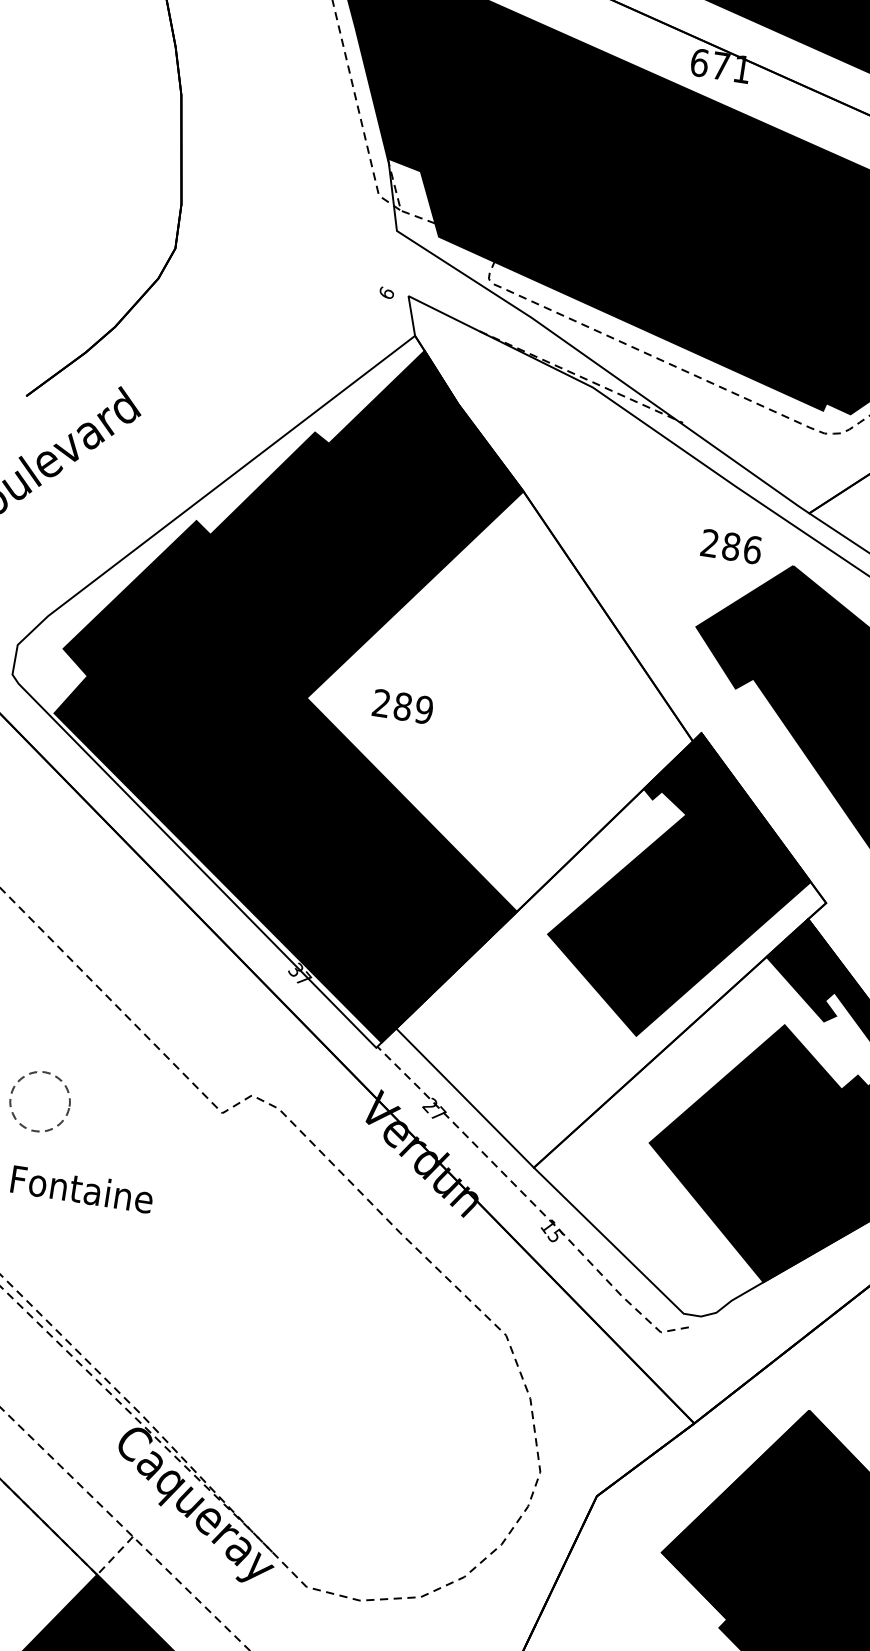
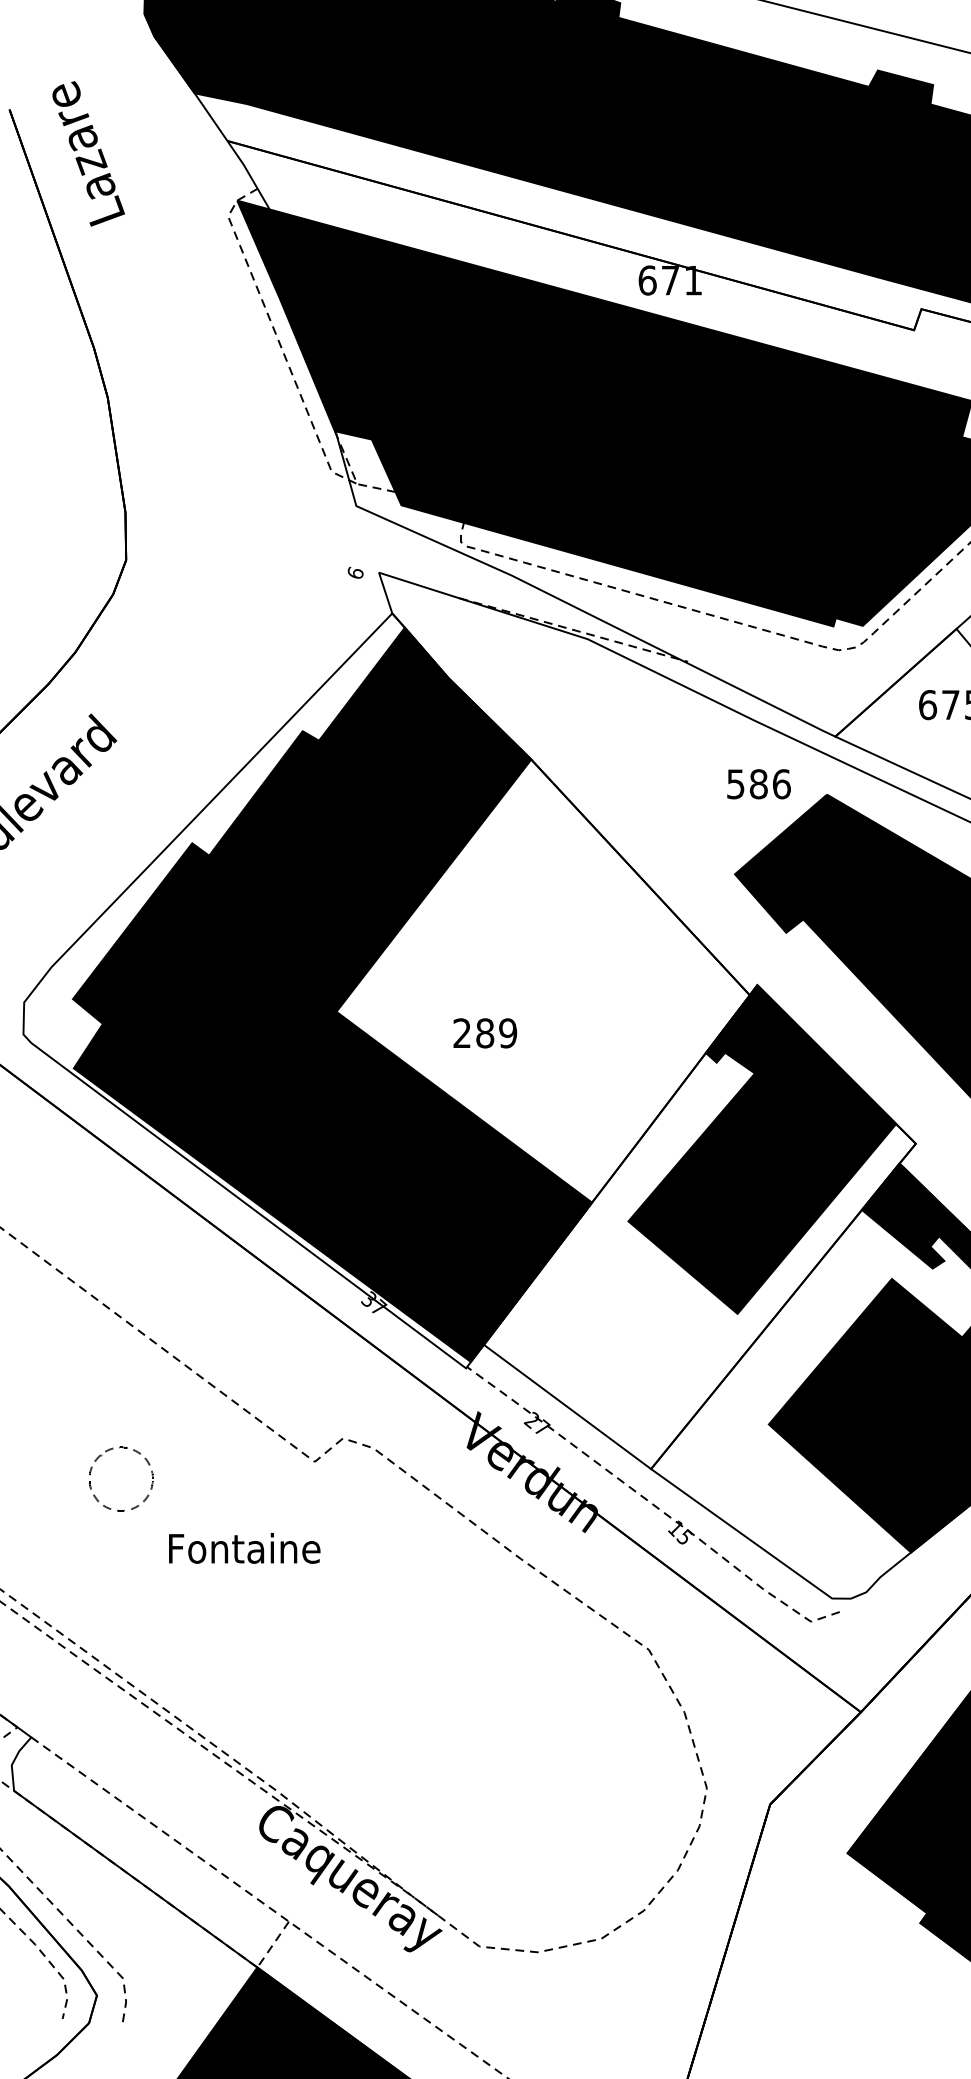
text: (709, 543) -> (735, 784), 286 -> 586
text: (403, 706) -> (485, 1033), moved
text: (82, 1189) -> (244, 1548), moved

